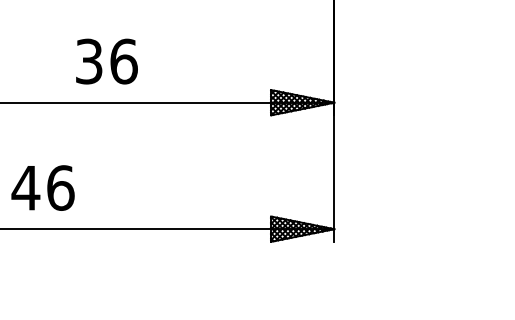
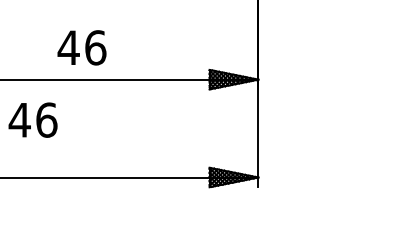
text: (88, 61) -> (68, 47), 36 -> 46
text: (42, 187) -> (32, 119), moved

